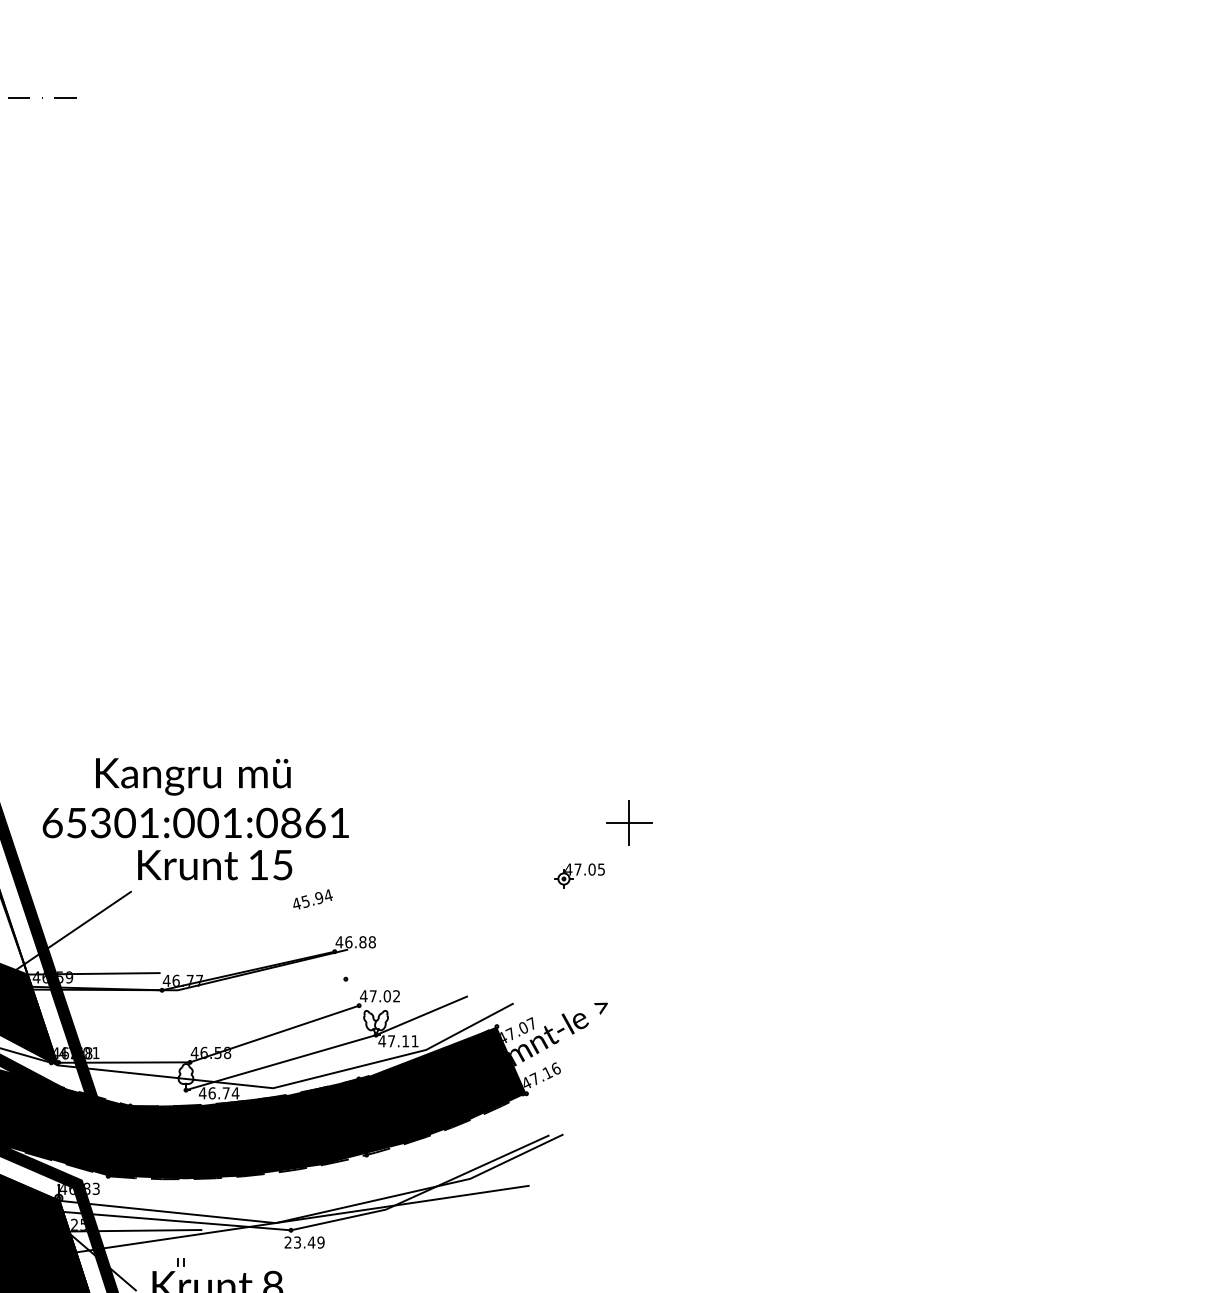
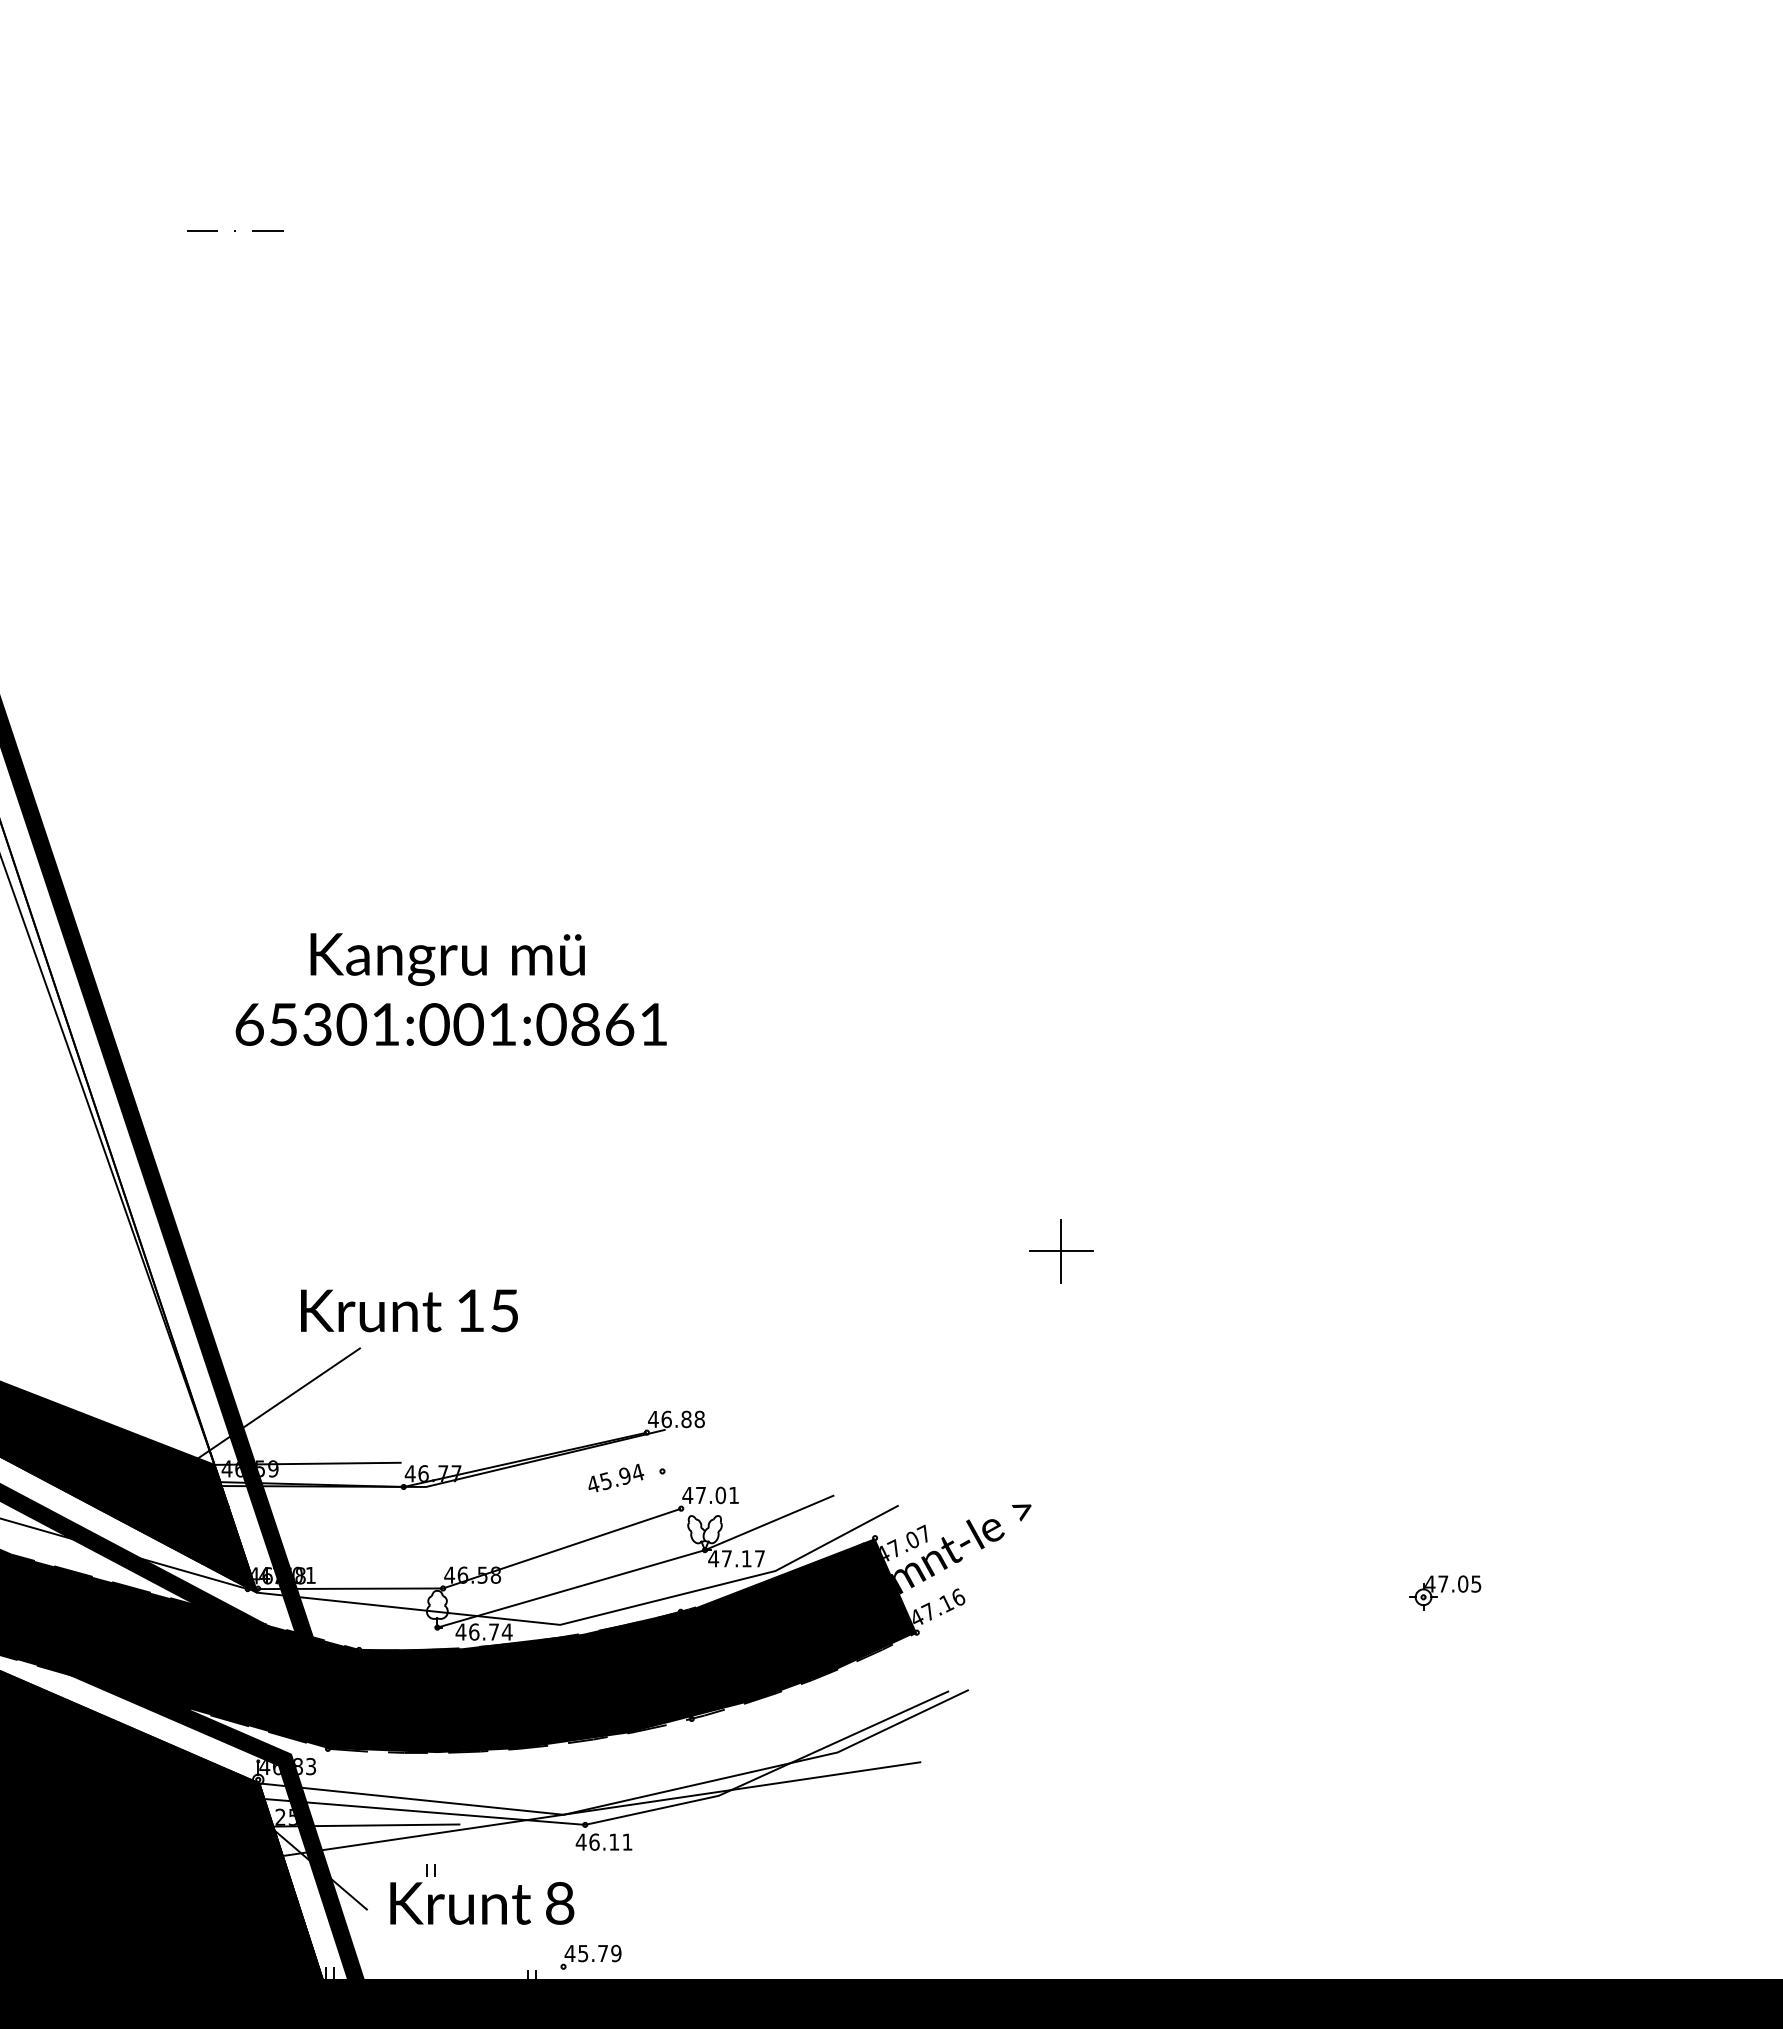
text: (195, 798) -> (450, 989), moved
text: (215, 864) -> (409, 1310), moved
part: (579, 875) -> (1445, 1592), moved
text: (313, 899) -> (616, 1477), moved
text: (396, 995) -> (733, 1494), 47.02 -> 47.01
text: (414, 1041) -> (759, 1558), 47.11 -> 47.17
text: (303, 1242) -> (603, 1841), 23.49 -> 46.11

